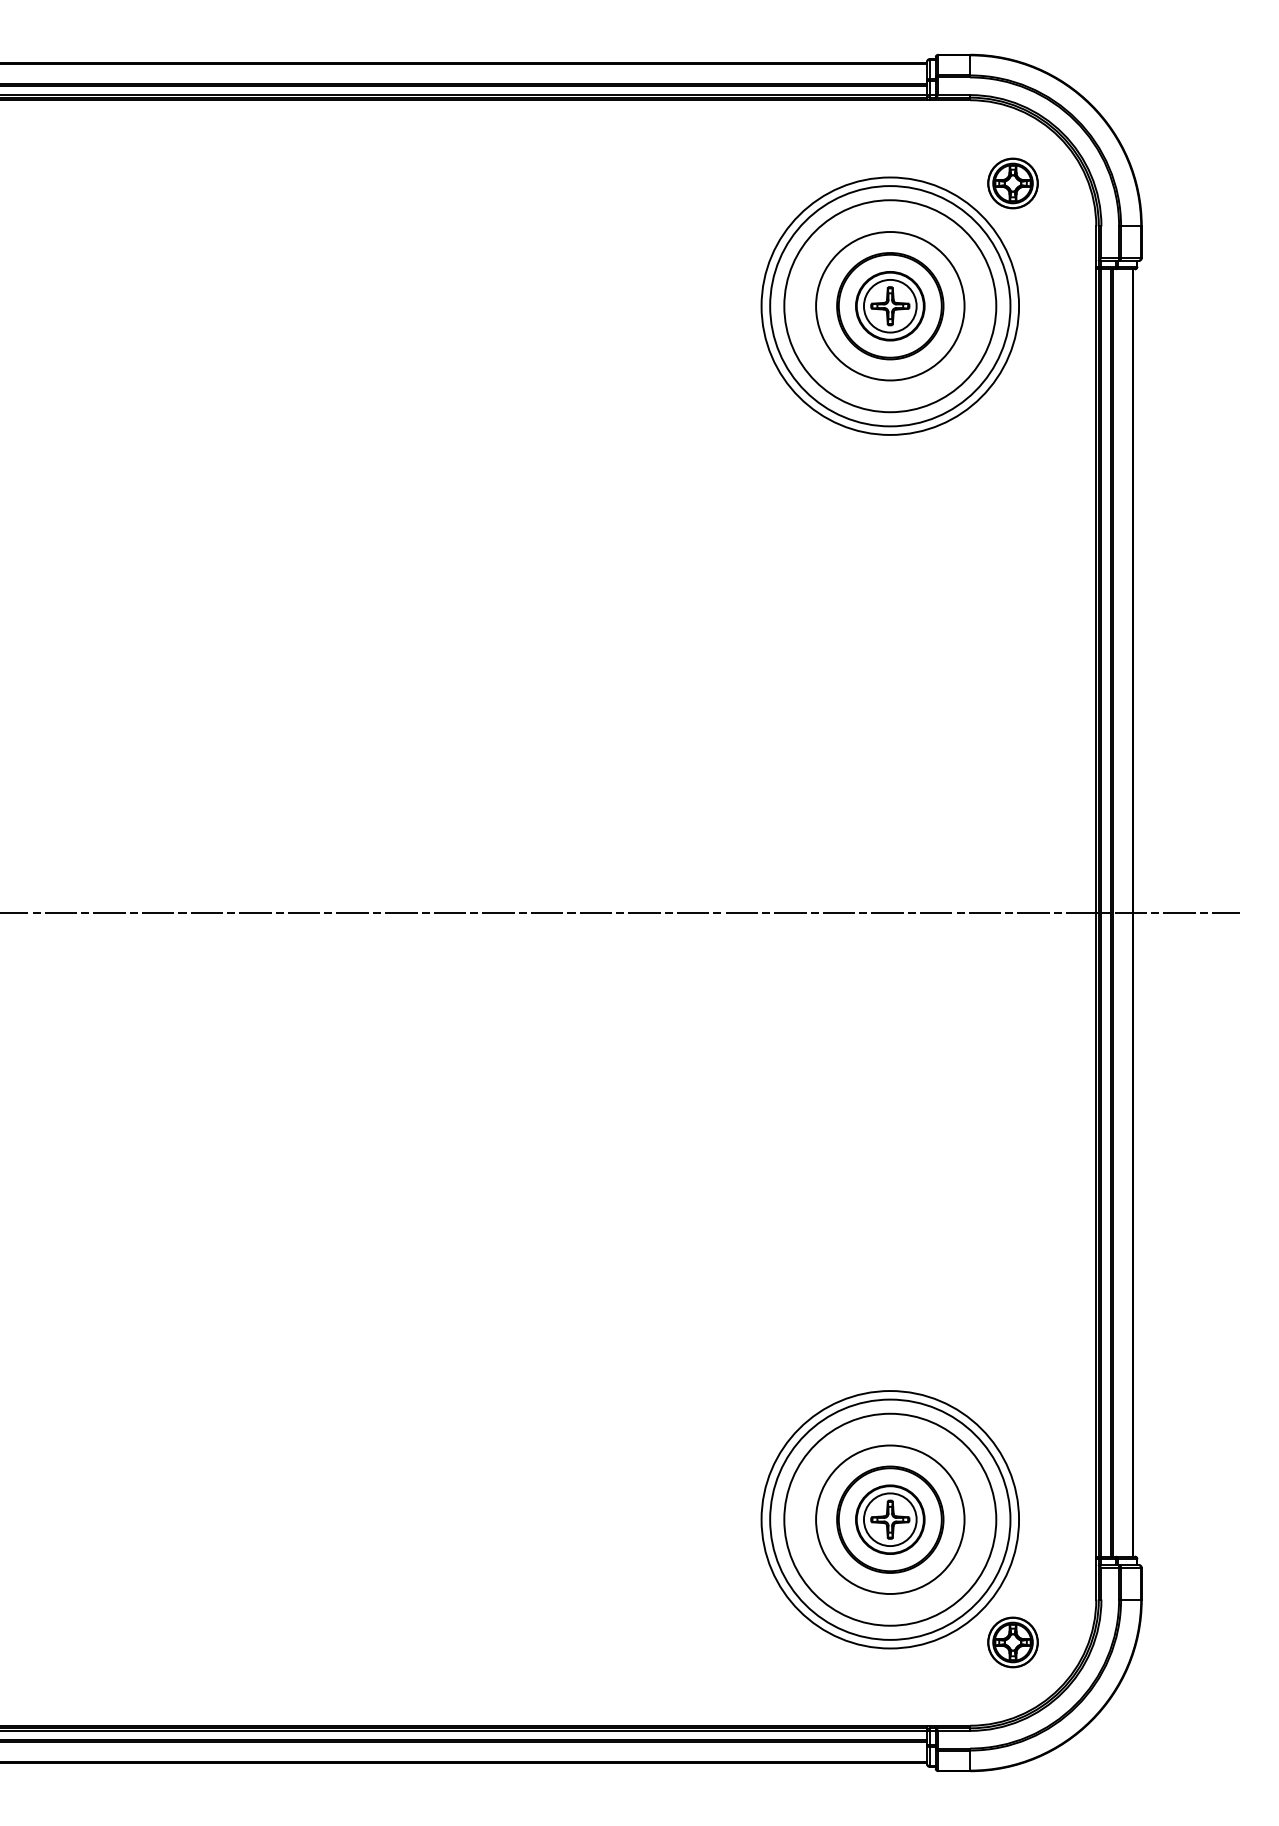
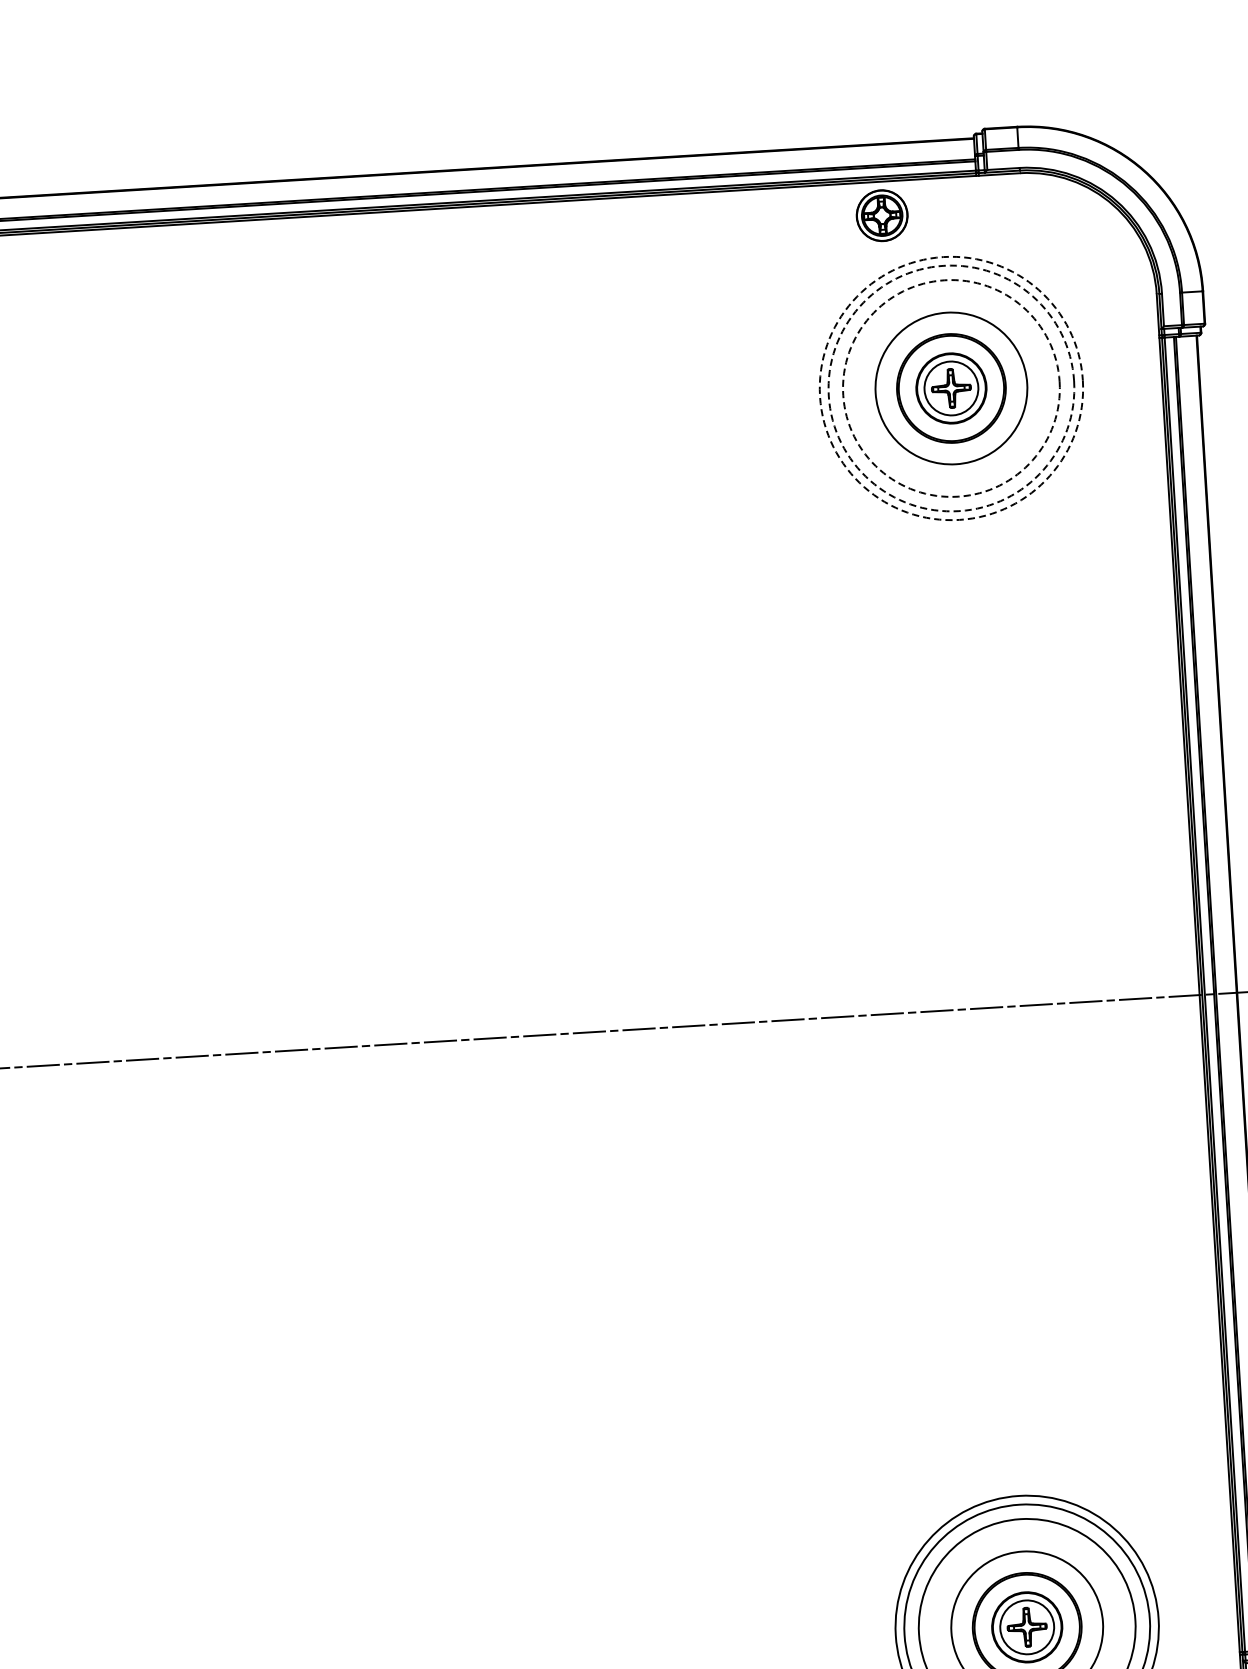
part: (1012, 183) -> (881, 215), moved
circle: (890, 305) -> (951, 387), solid -> dashed
circle: (890, 306) -> (951, 388), solid -> dashed
circle: (890, 306) -> (951, 388), solid -> dashed

